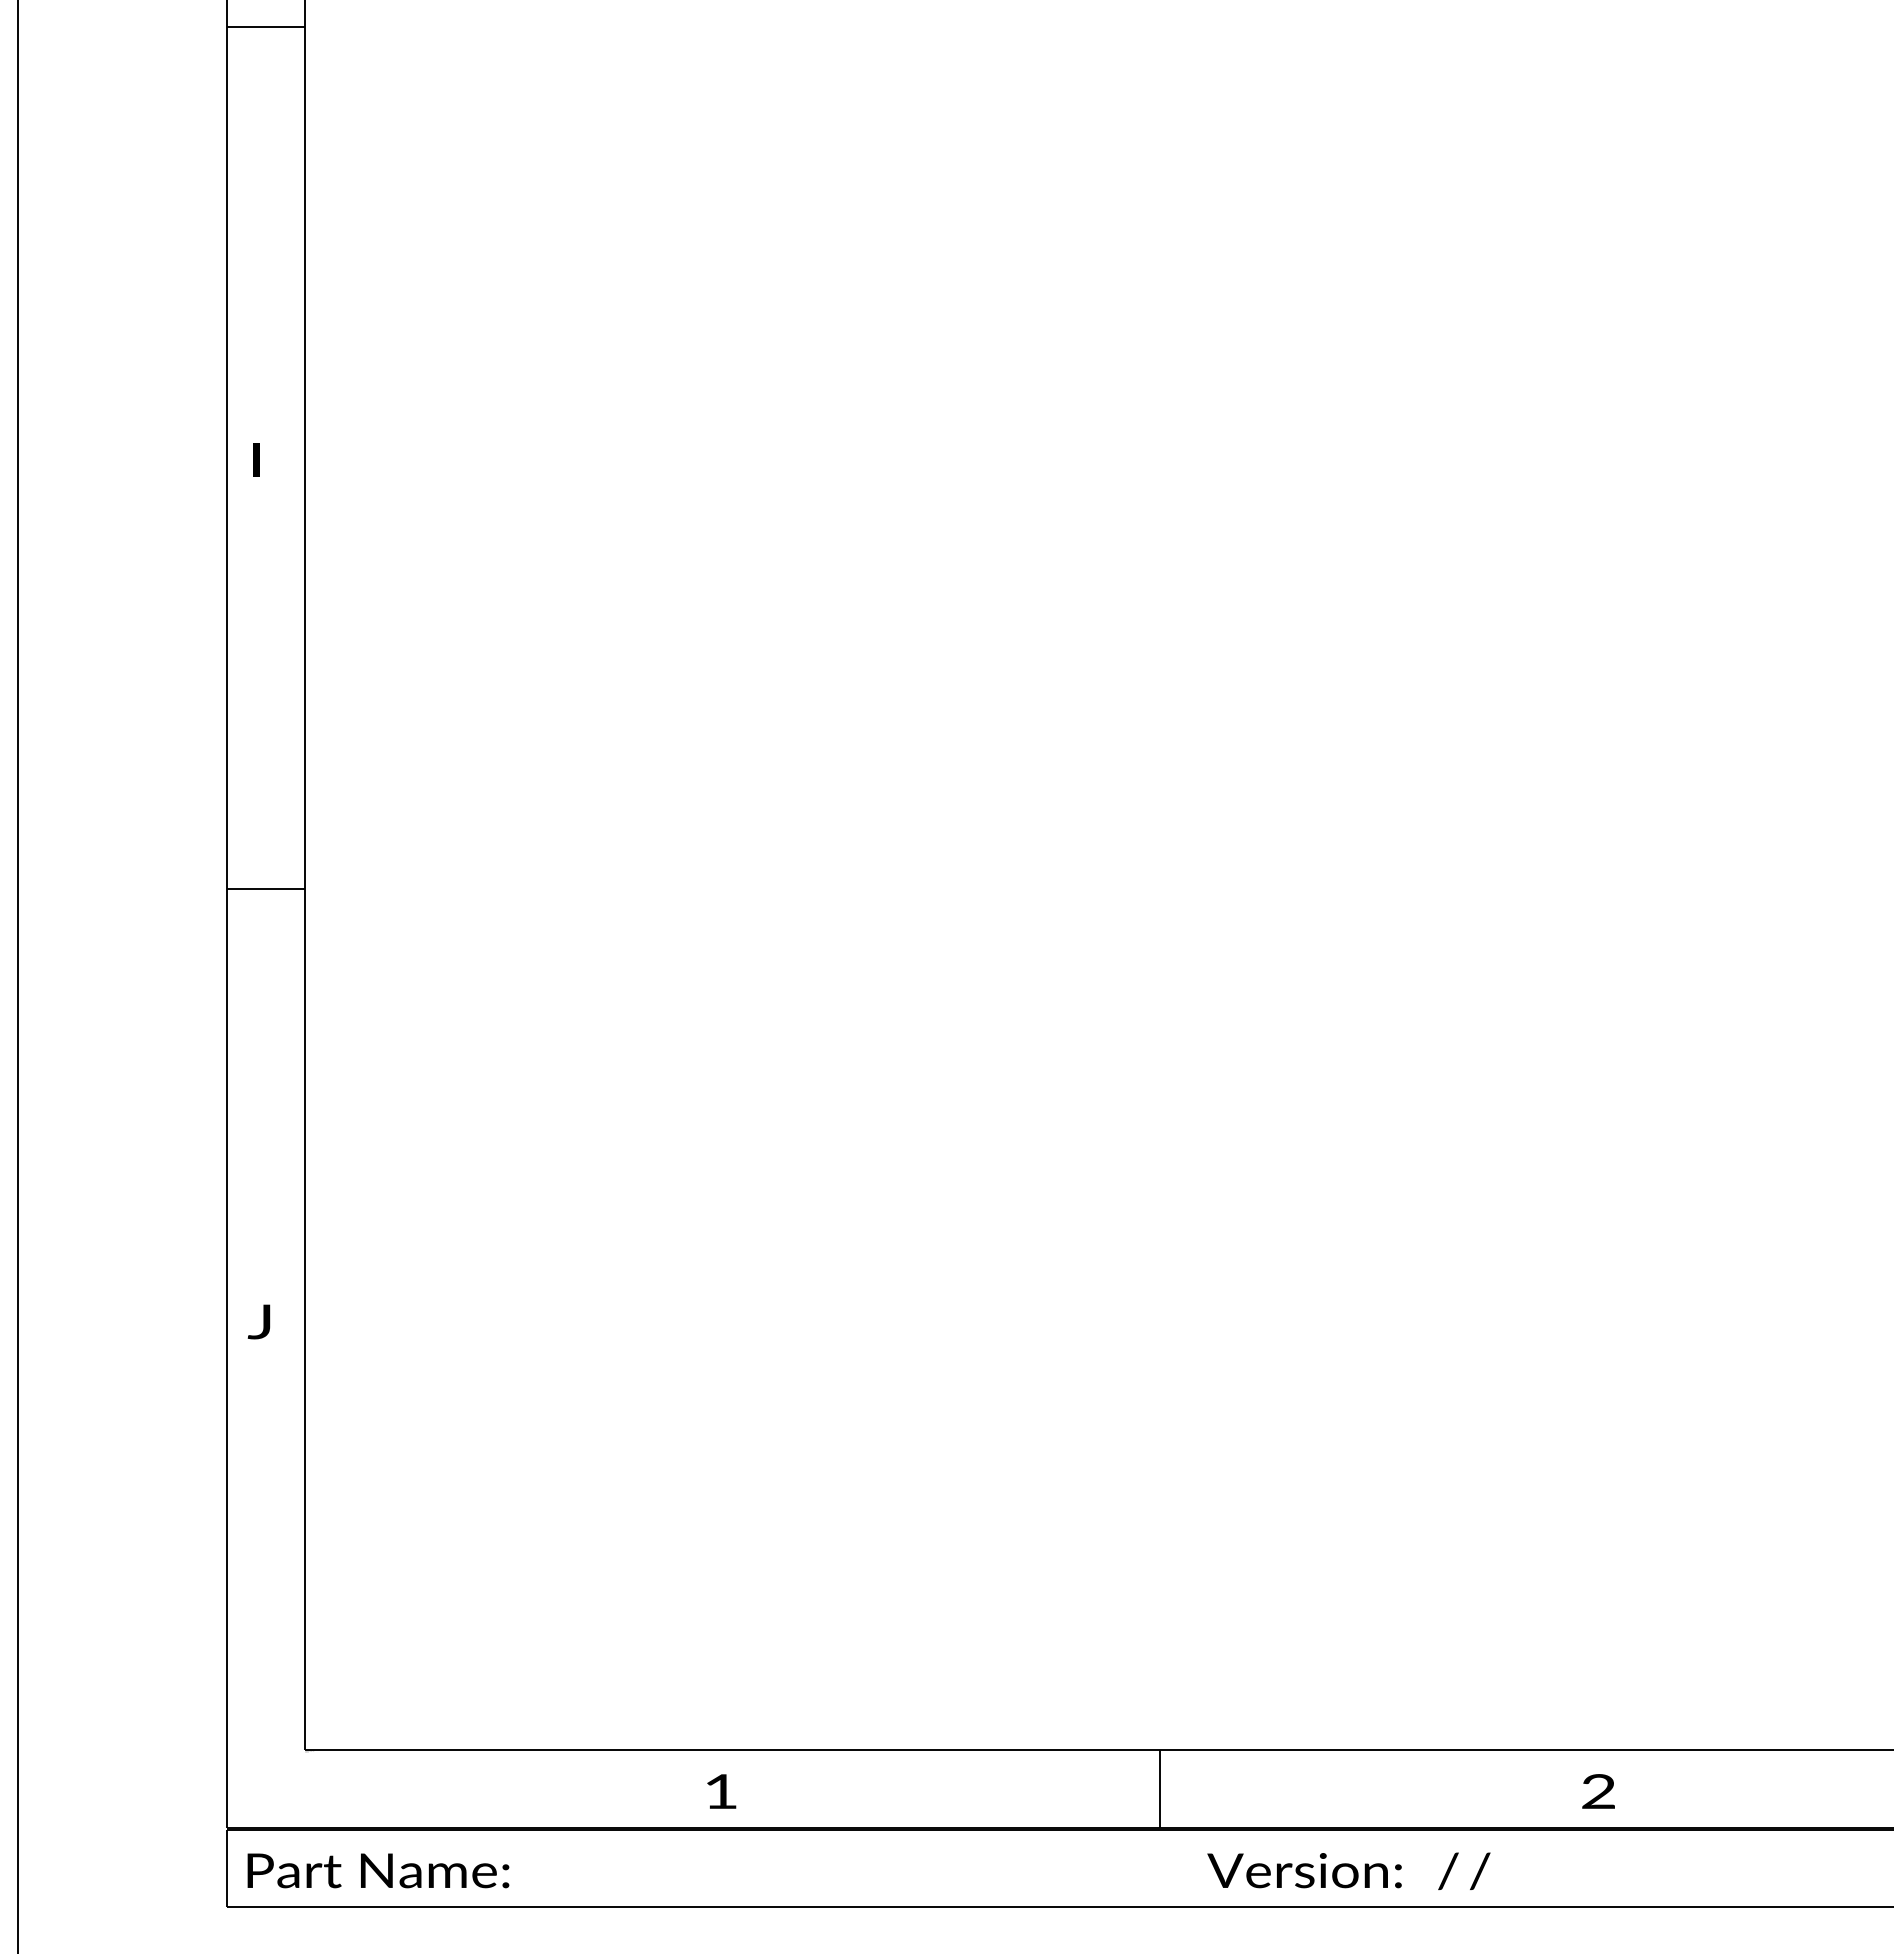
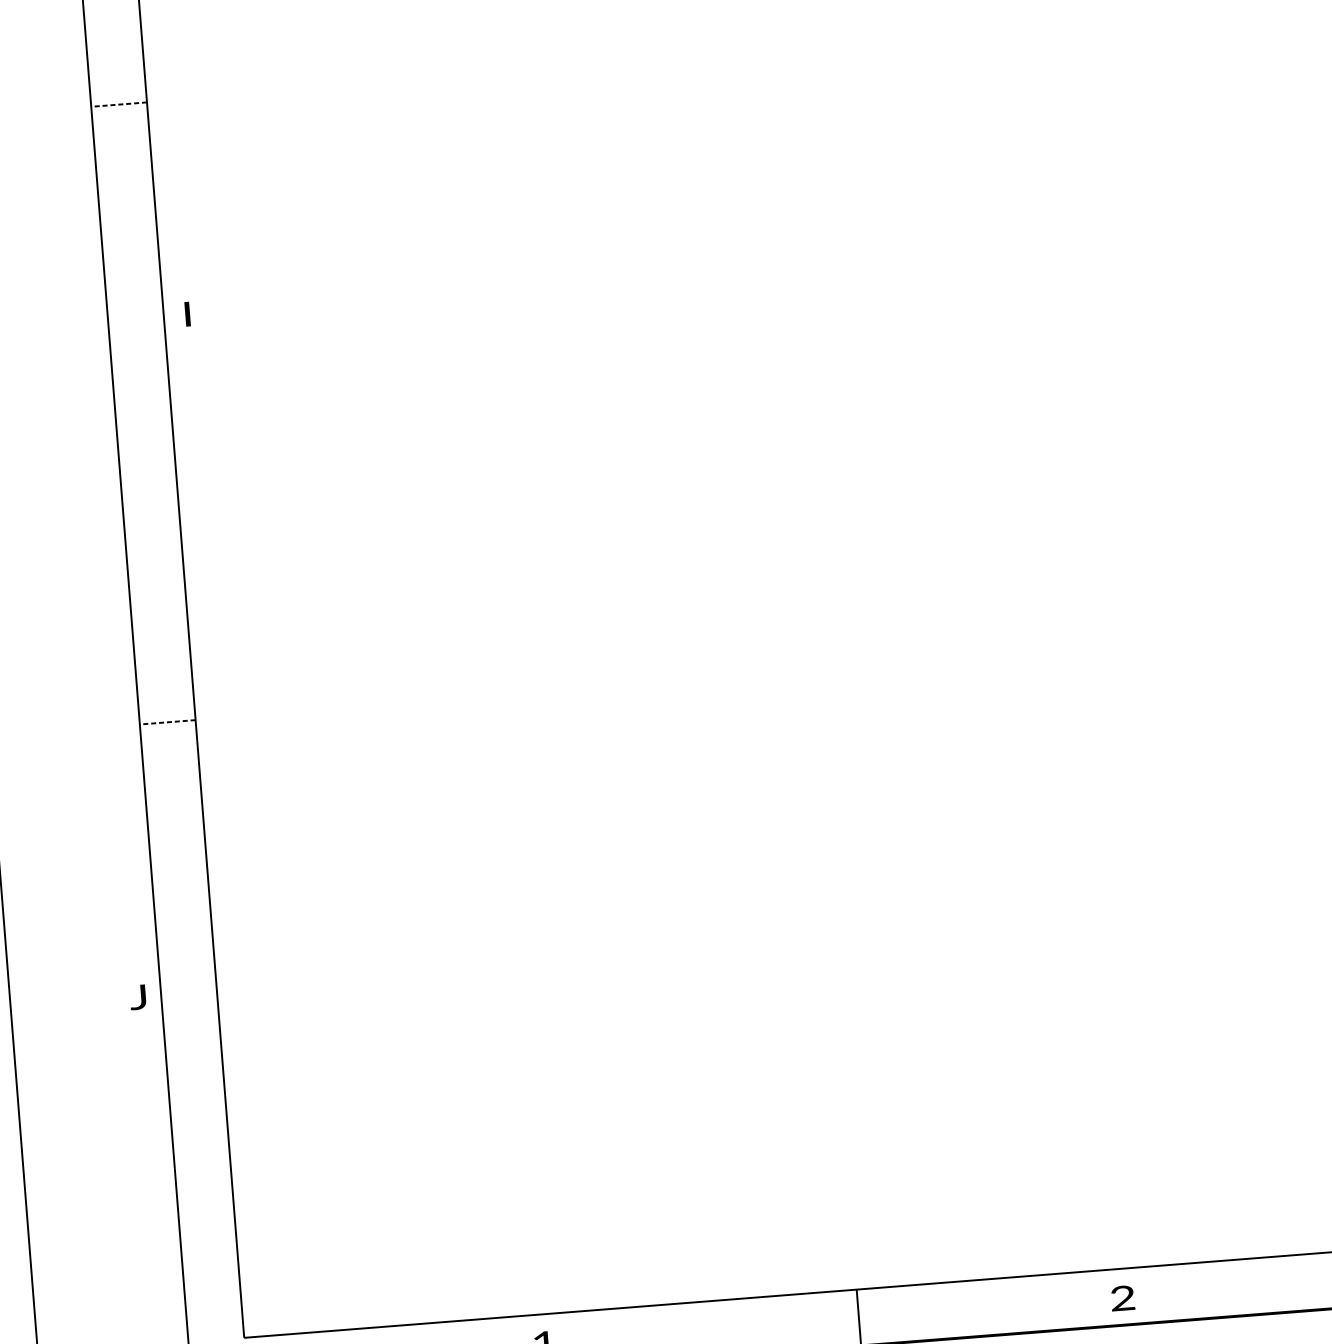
line: (266, 27) -> (119, 104), solid -> dashed
text: (256, 459) -> (187, 313), moved
line: (266, 888) -> (167, 722), solid -> dashed
text: (258, 1321) -> (137, 997), moved
text: (1598, 1791) -> (1122, 1298), moved

